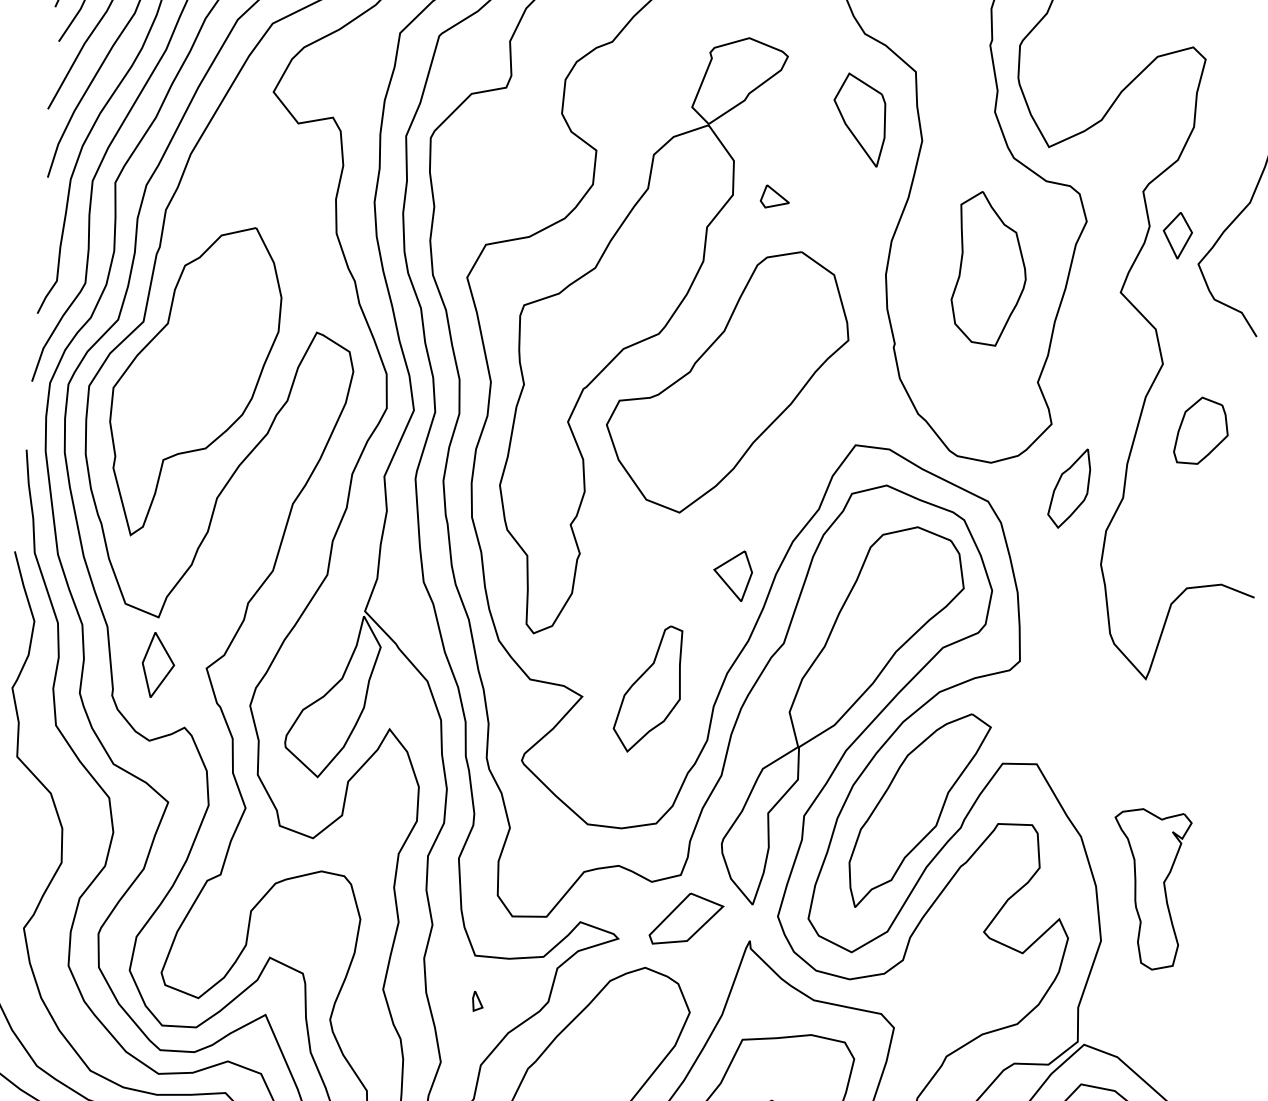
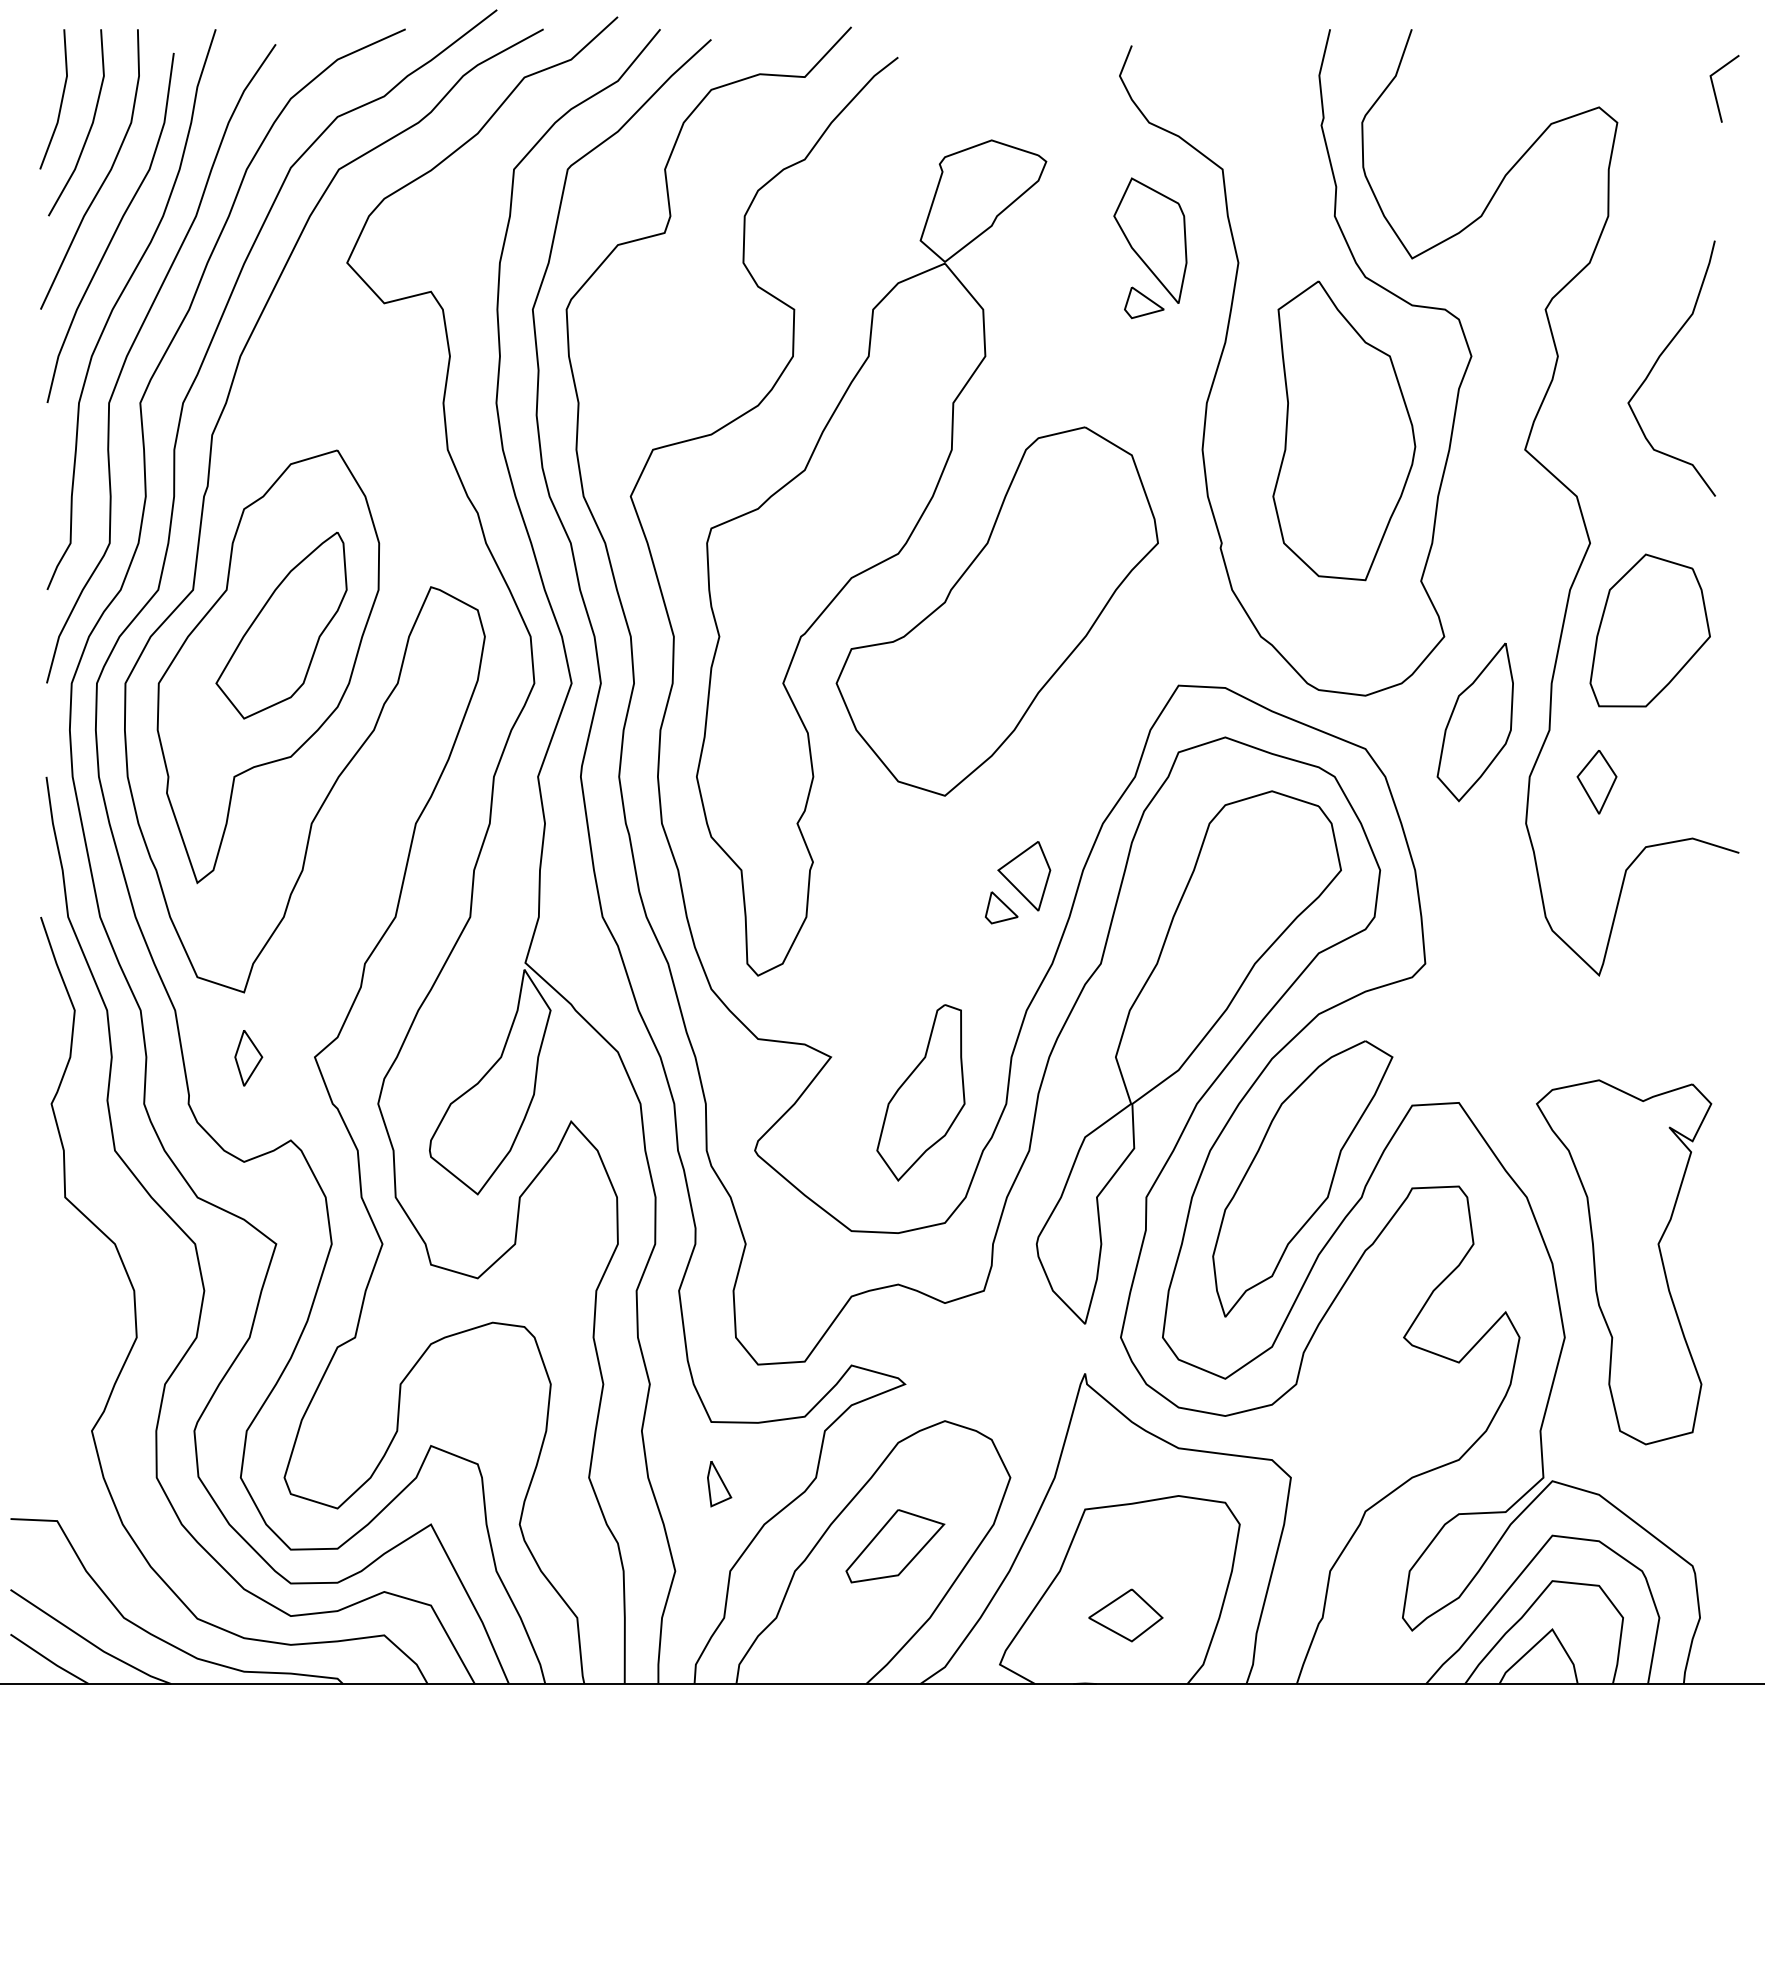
part: (775, 196) -> (1144, 302), moved
part: (1177, 235) -> (1596, 782), moved
part: (990, 268) -> (1344, 430), size x1.43
part: (205, 352) -> (281, 625), added
part: (1201, 430) -> (1649, 630), size x1.67
part: (1068, 488) -> (1474, 722), size x1.43
part: (714, 597) -> (1001, 907), added
part: (158, 665) -> (248, 1058), size x0.62
part: (648, 688) -> (920, 1092), moved
part: (1148, 889) -> (1624, 1262), size x1.67
part: (686, 919) -> (895, 1546), moved
part: (477, 1001) -> (719, 1484), size x1.67

